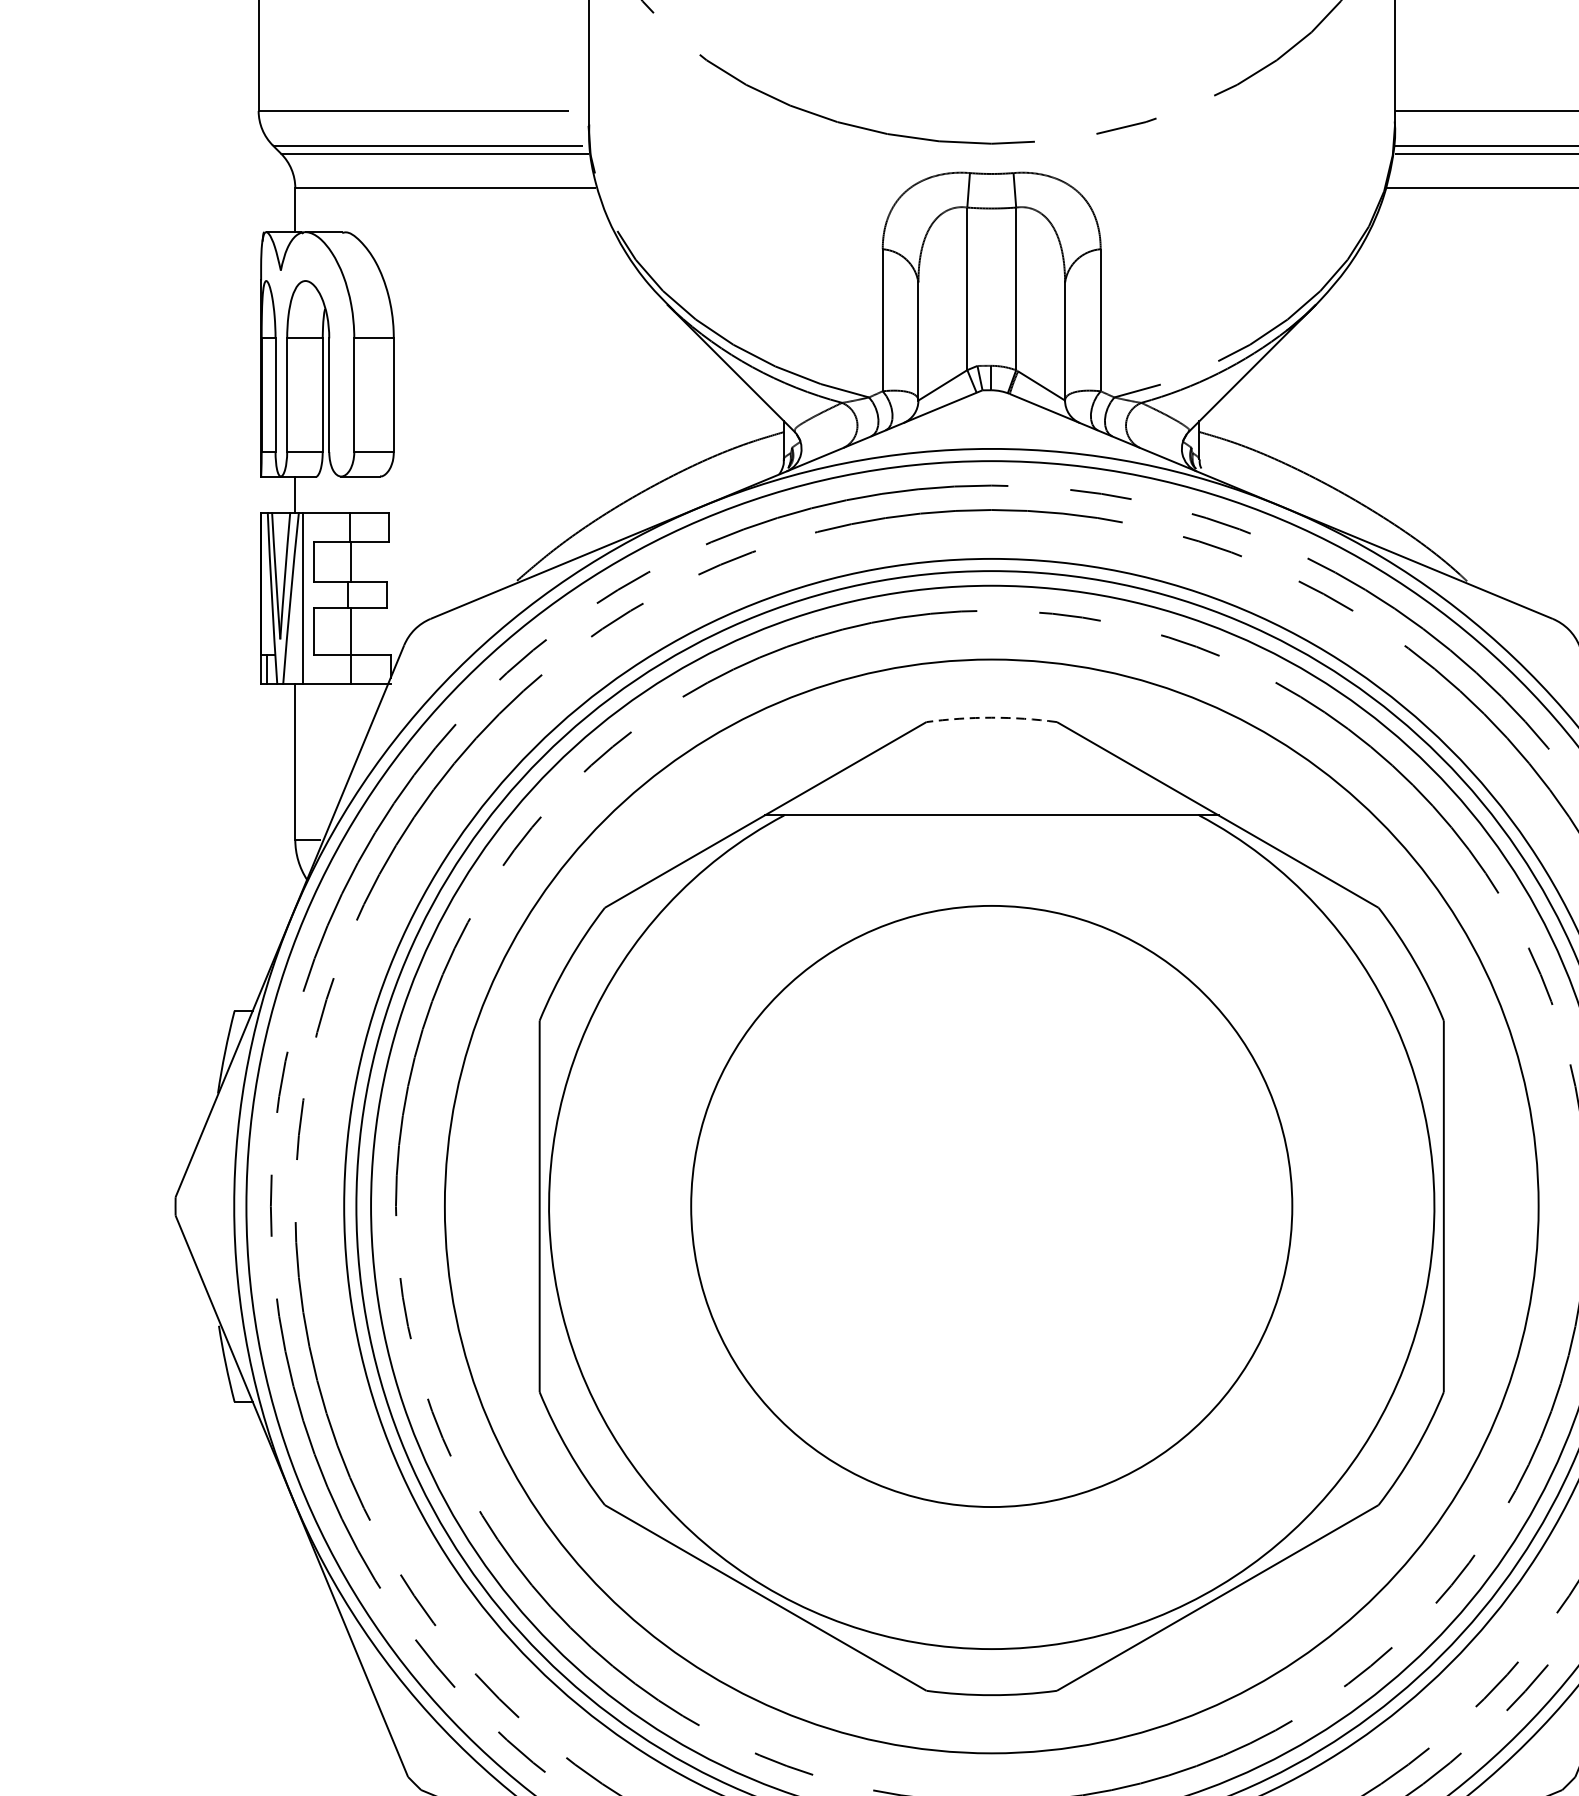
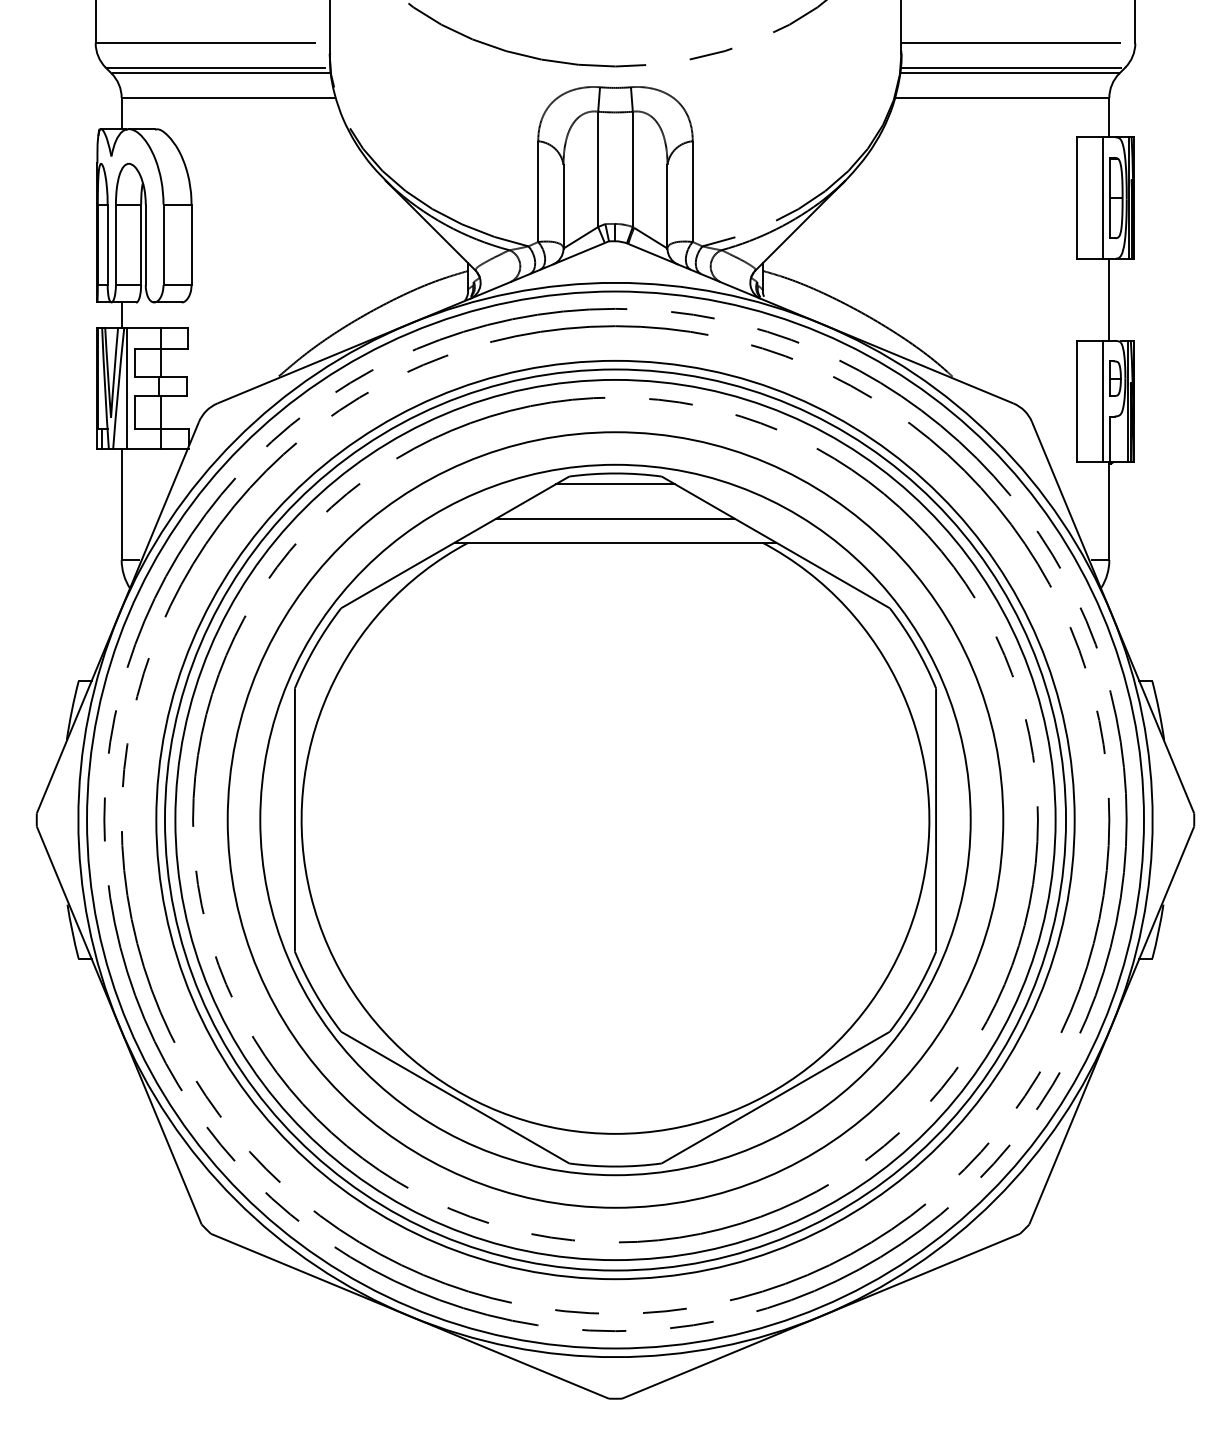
arc: (991, 717) -> (615, 473), dashed -> solid
line: (991, 731) -> (615, 483), added
line: (991, 781) -> (615, 518), added
circle: (991, 1205) -> (615, 819), size x1.67

